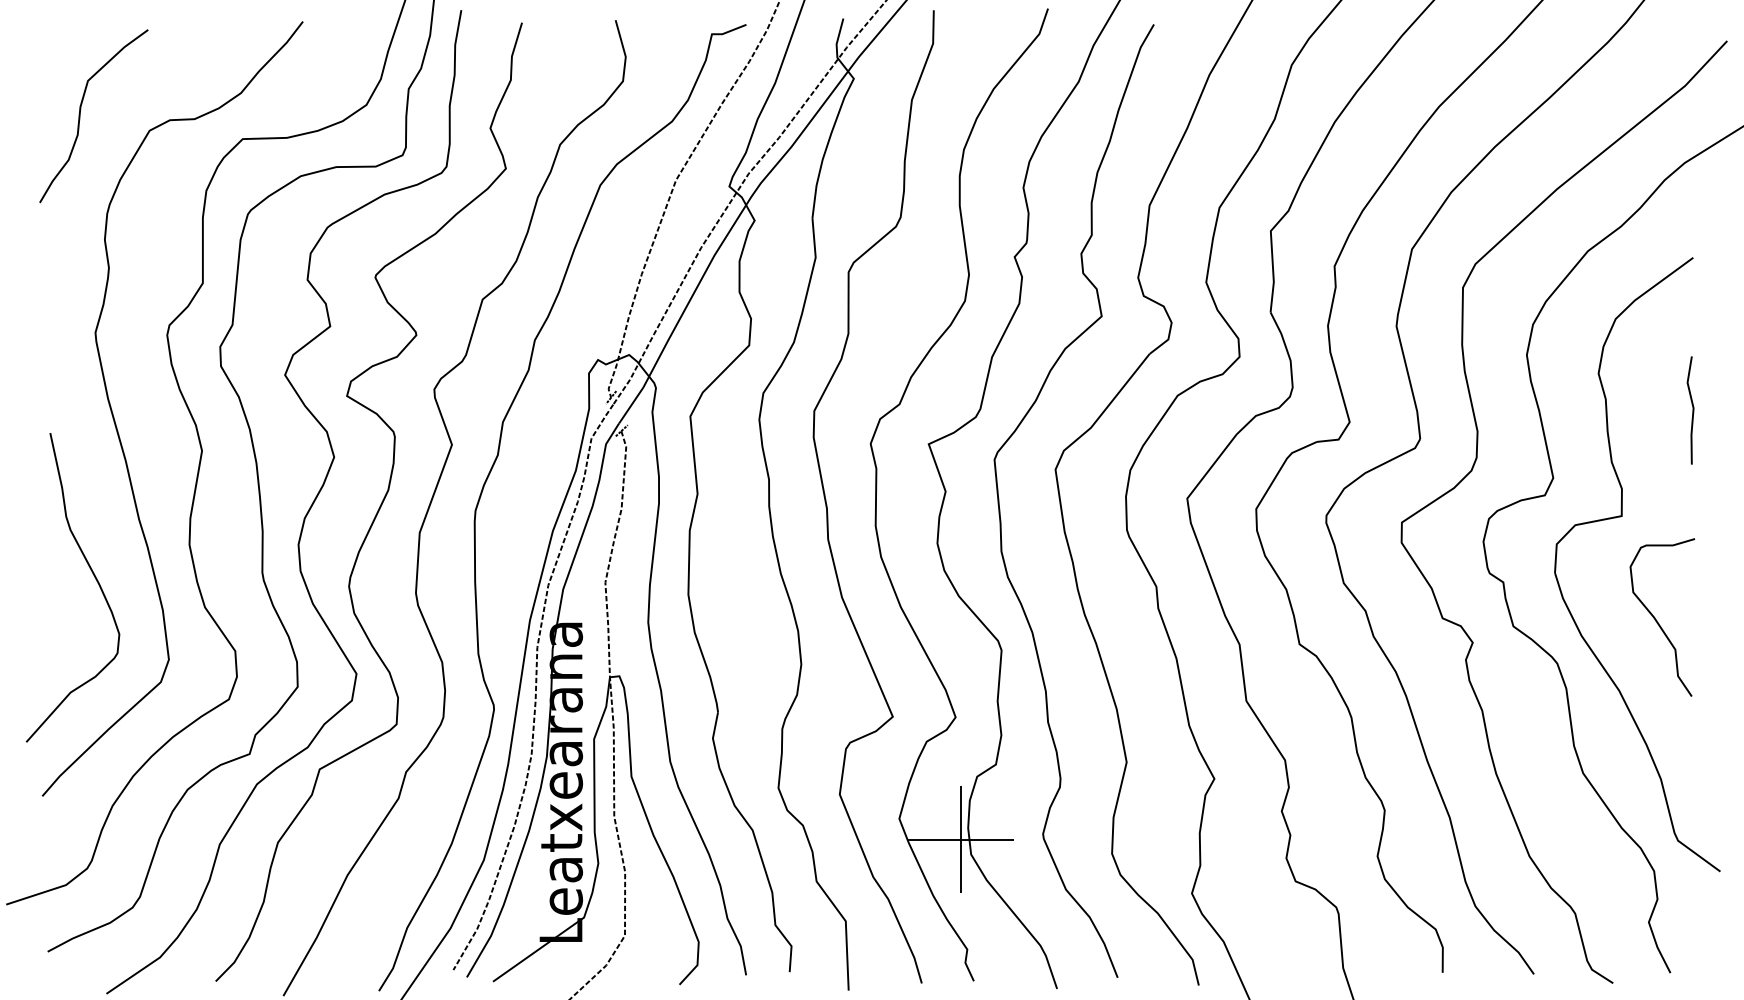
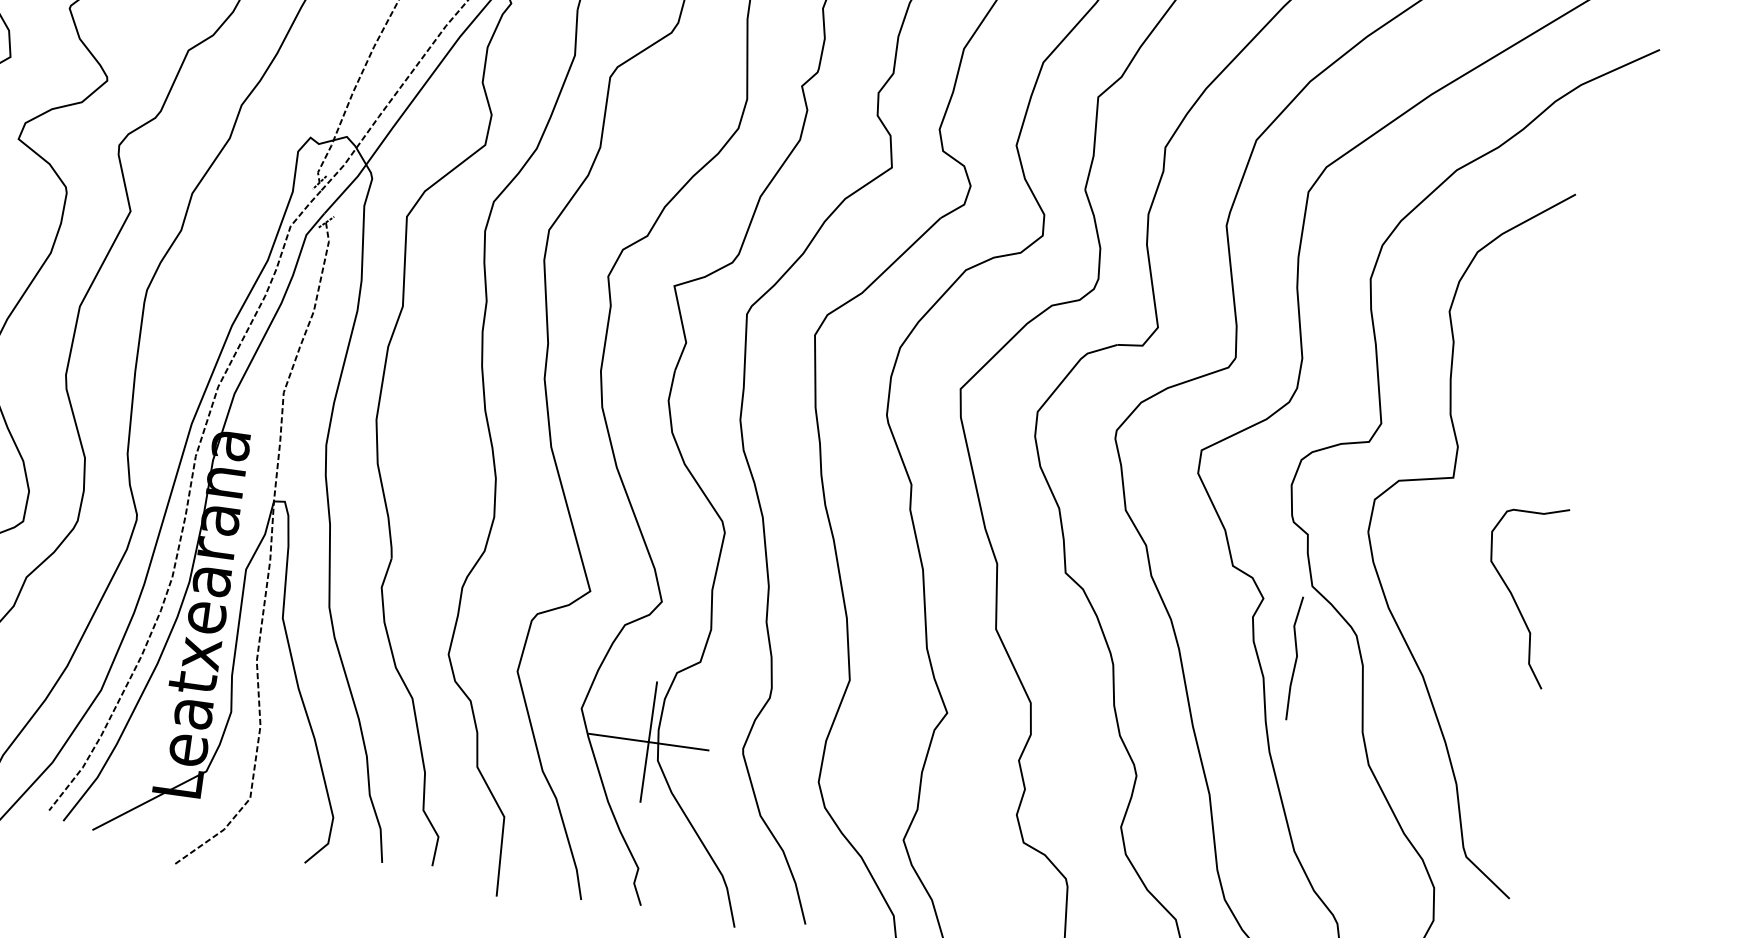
line: (1692, 410) -> (1295, 658), moved
curve: (1657, 620) -> (1514, 597), moved

